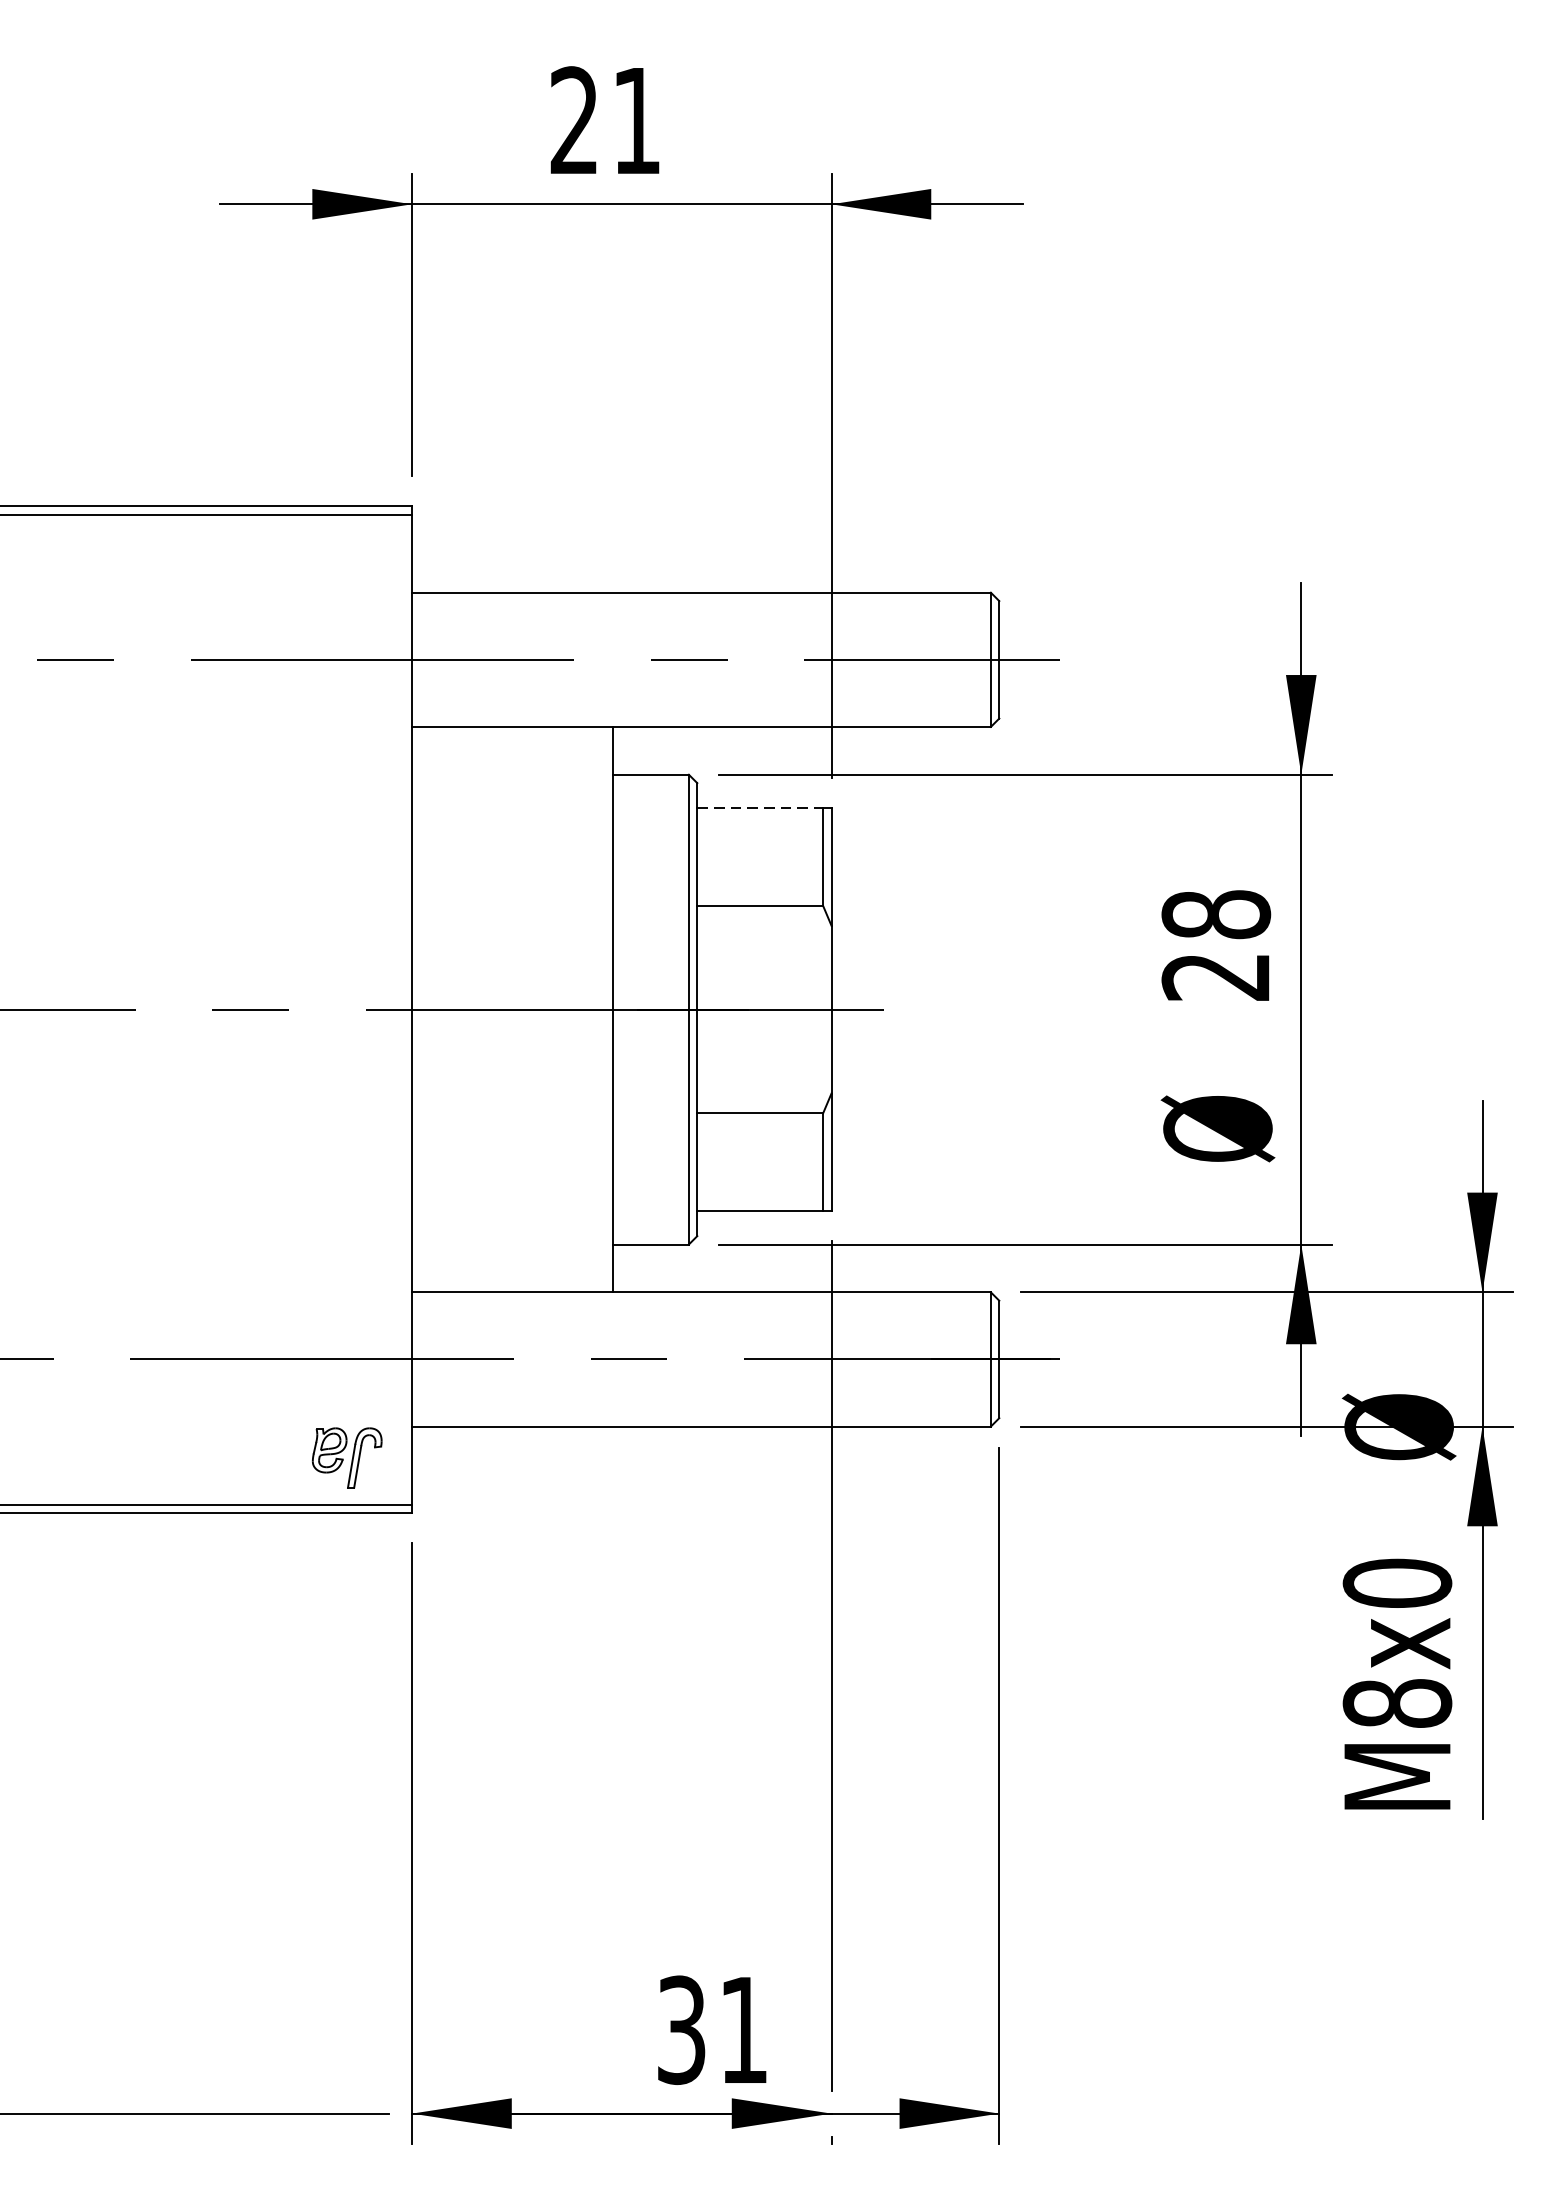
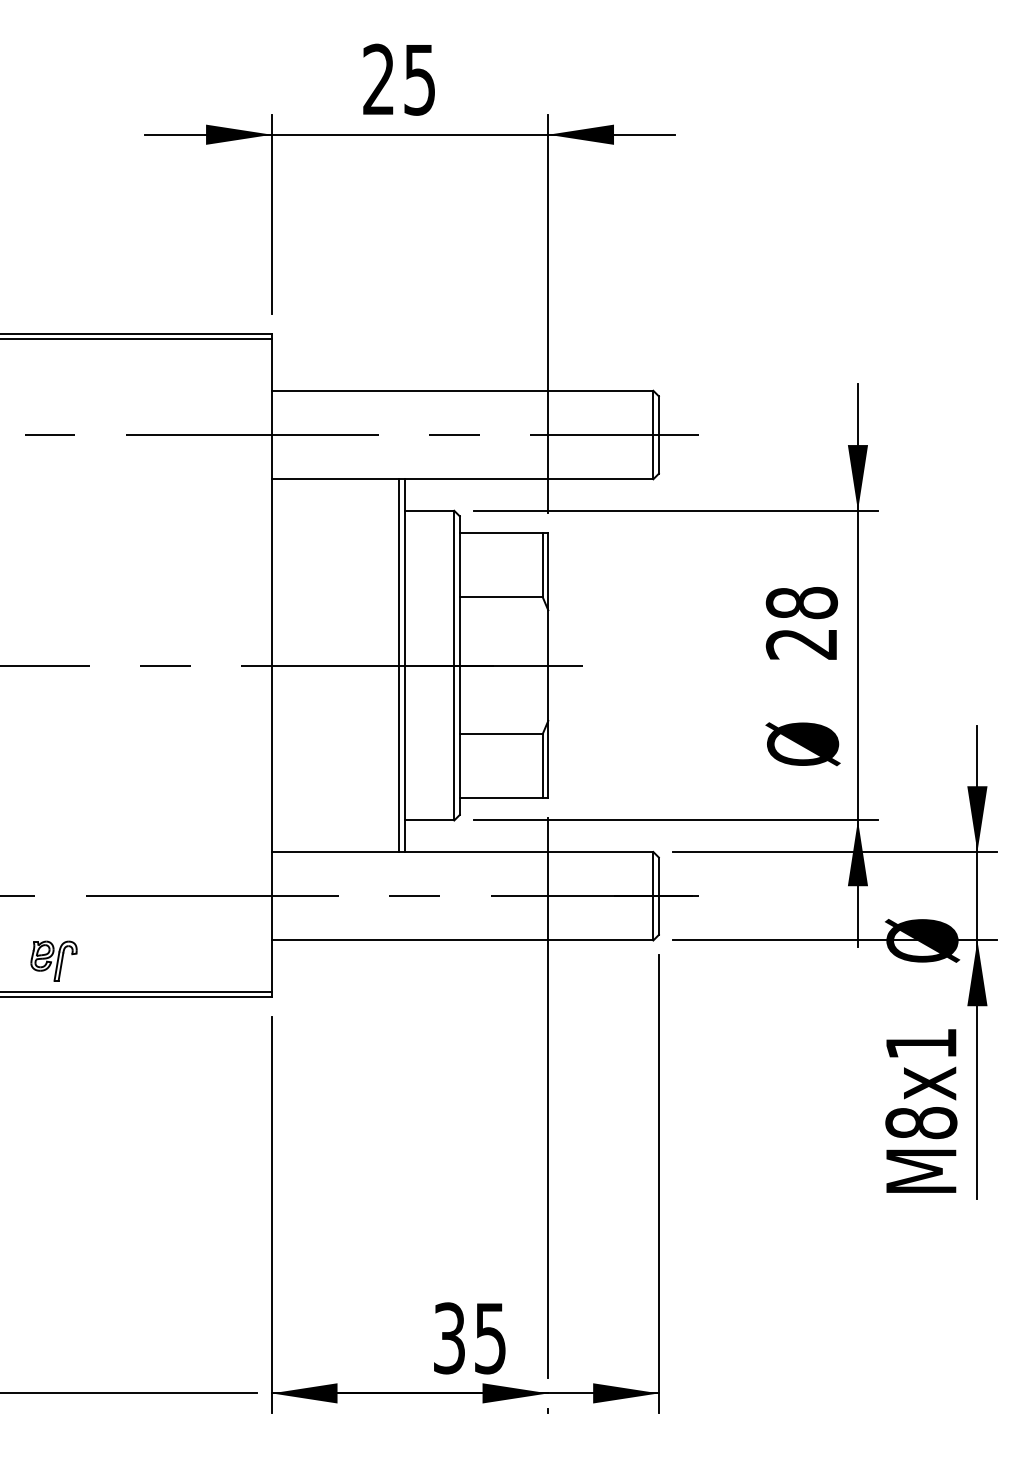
text: (636, 121) -> (419, 80), 21 -> 25
line: (760, 807) -> (501, 532), dashed -> solid
line: (604, 1009) -> (398, 665), added
part: (346, 1456) -> (53, 960), moved
text: (1397, 1582) -> (921, 1043), M8x0 -> M8x1
text: (743, 2030) -> (490, 1338), 31 -> 35

